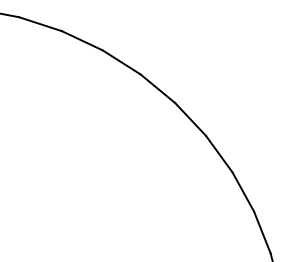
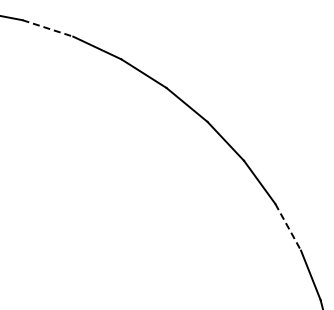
line: (40, 24) -> (47, 28), solid -> dashed
line: (243, 192) -> (288, 227), solid -> dashed

